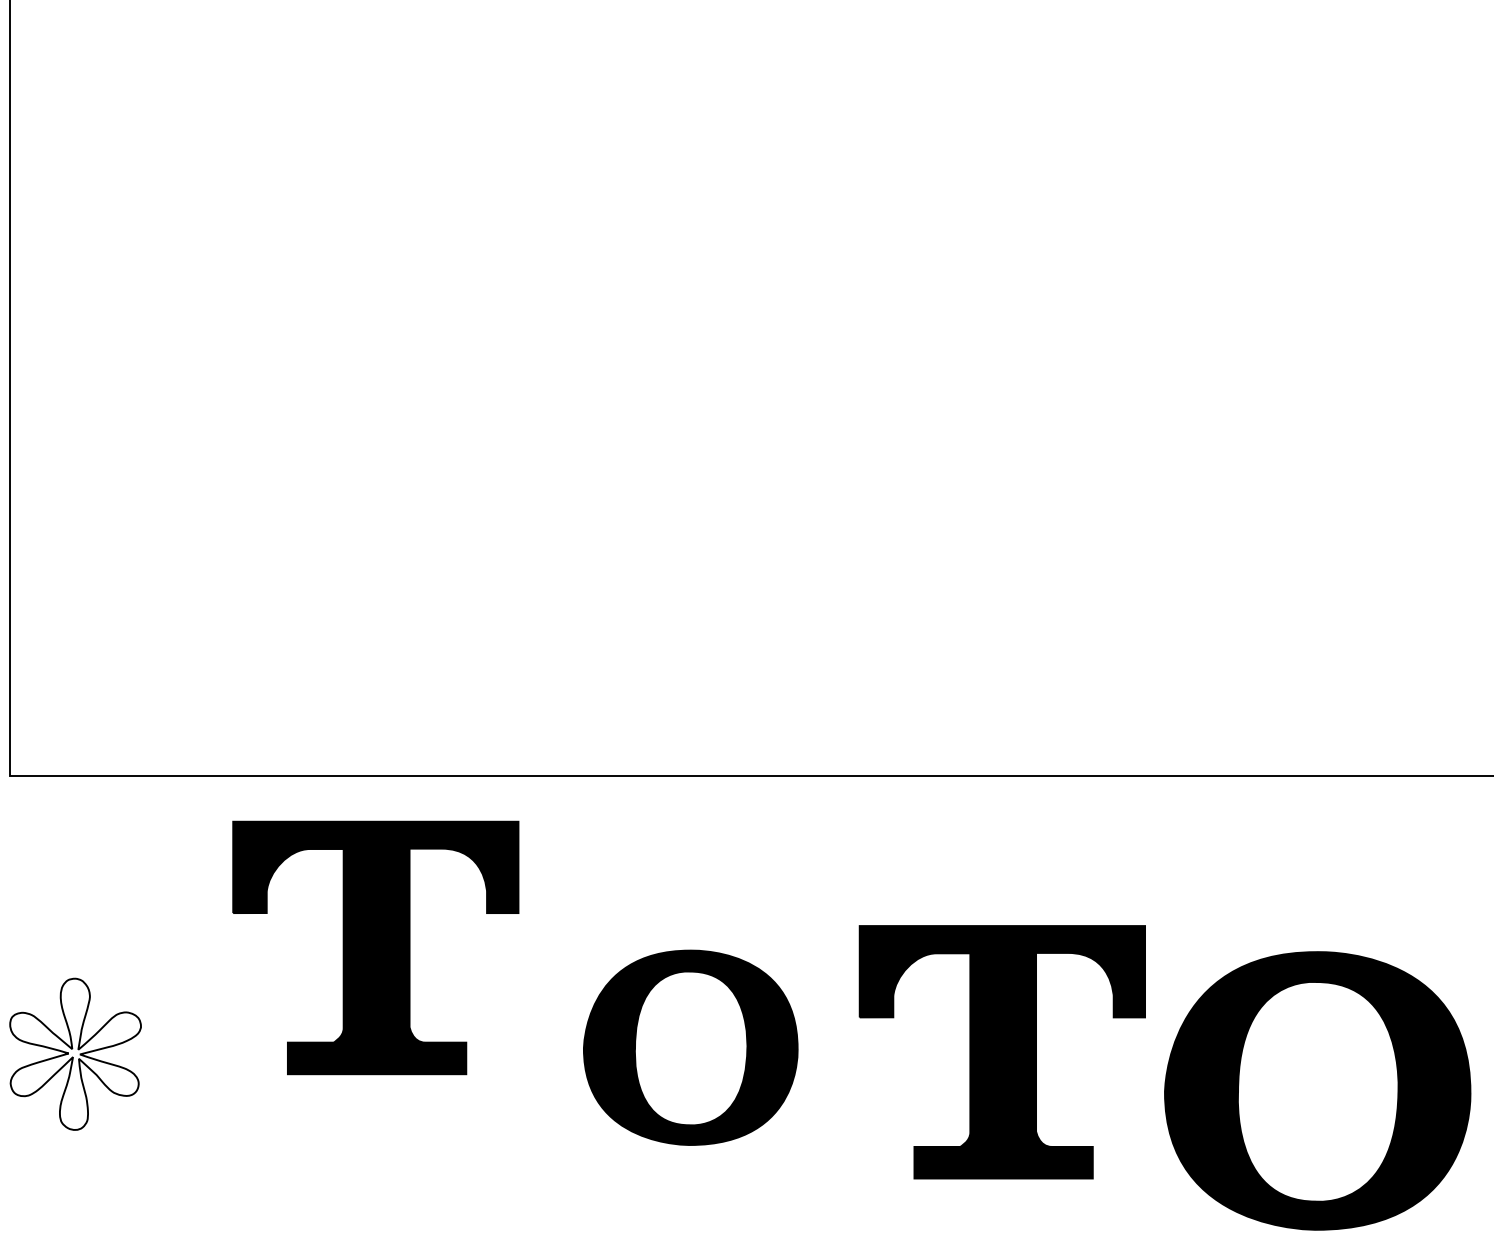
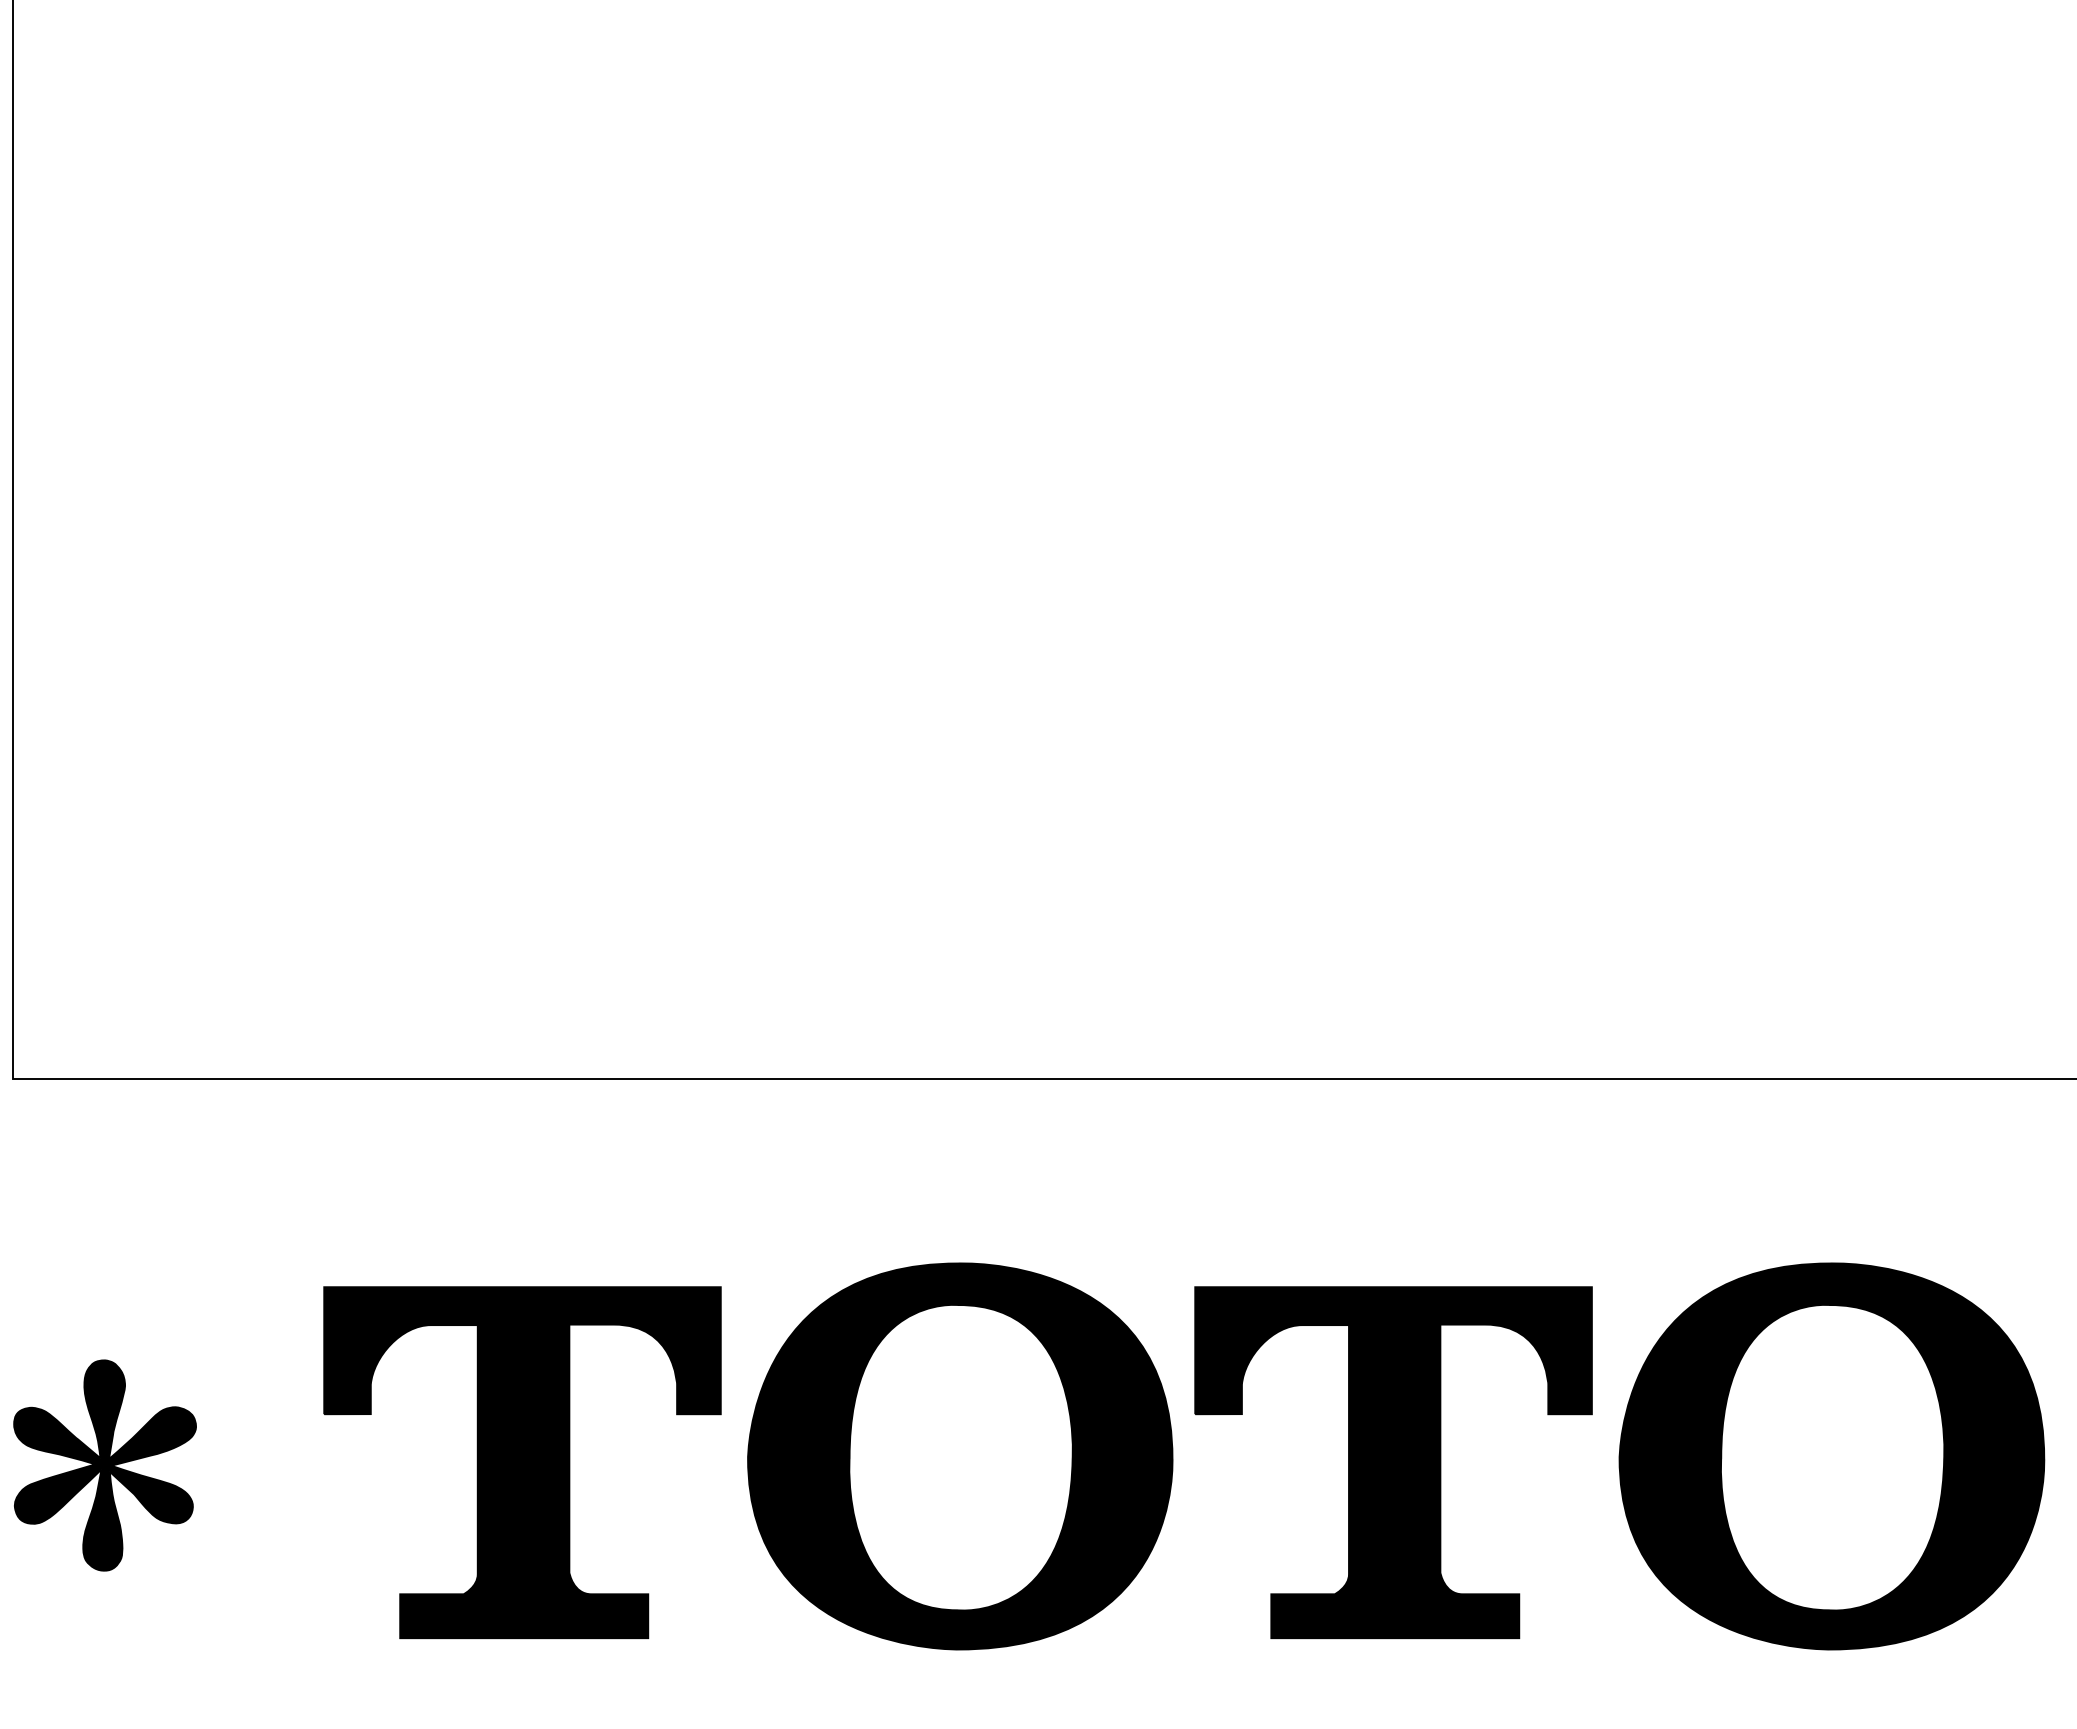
part: (375, 947) -> (522, 1462), moved
part: (690, 1047) -> (960, 1456), size x1.43
fill: (75, 1054) -> (105, 1465), added
part: (1317, 1090) -> (1831, 1456), moved

